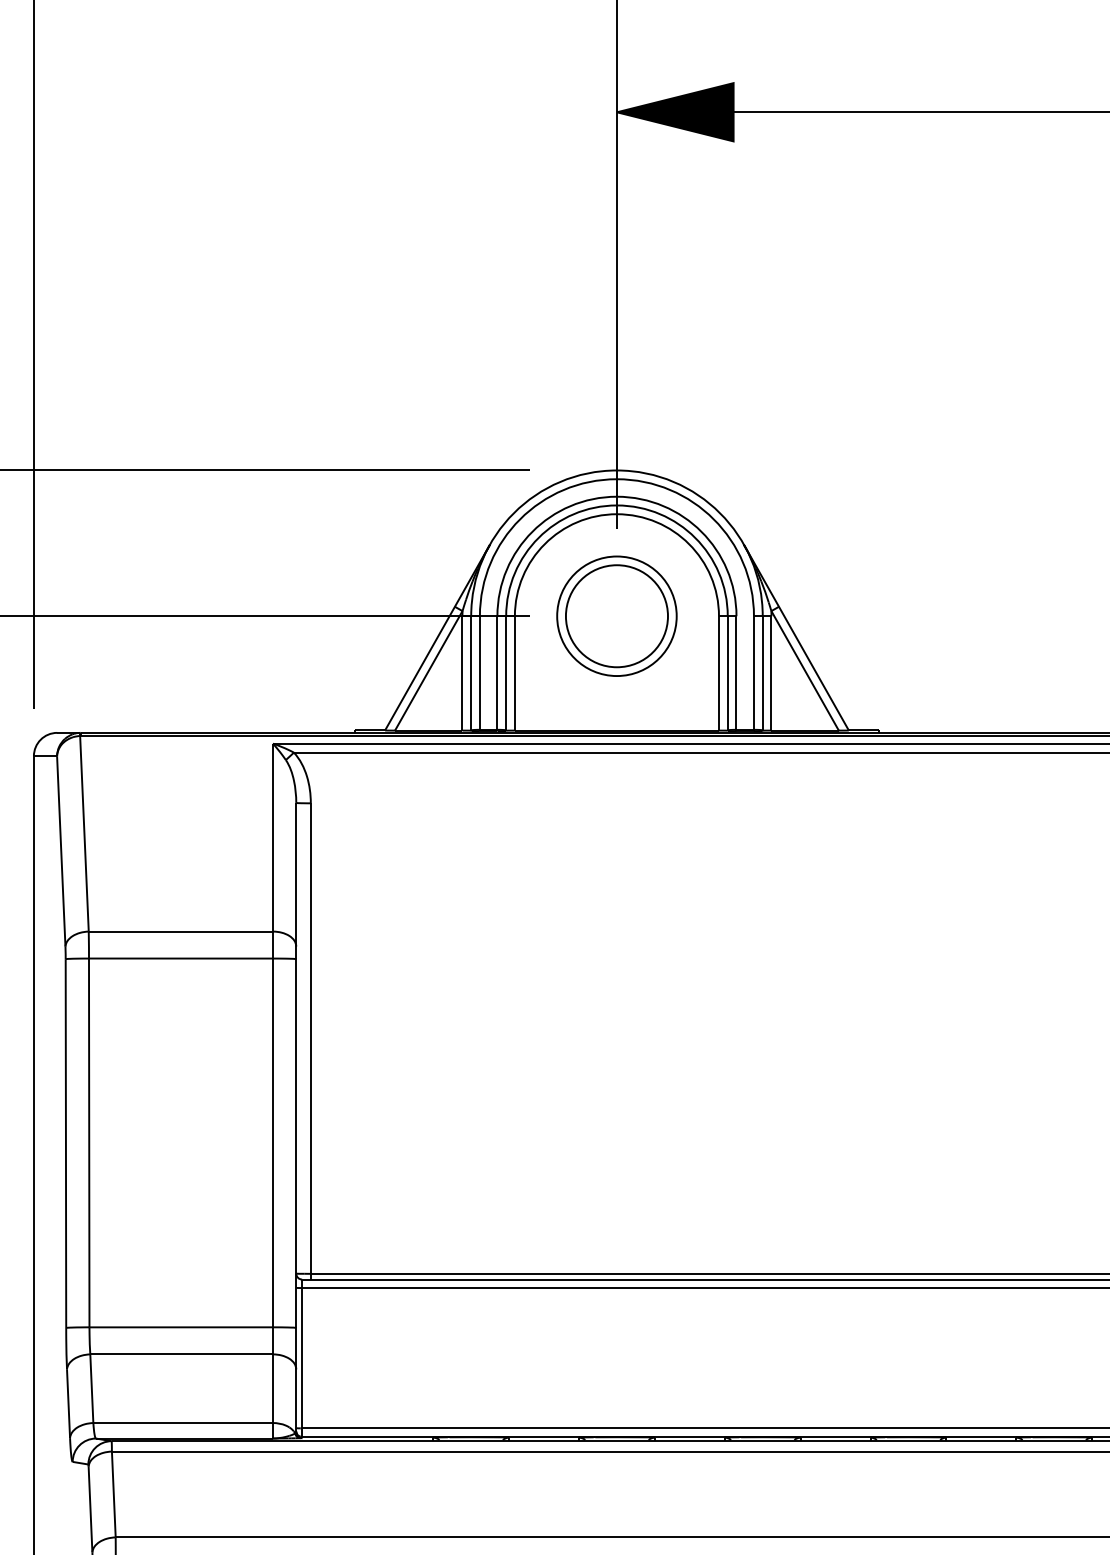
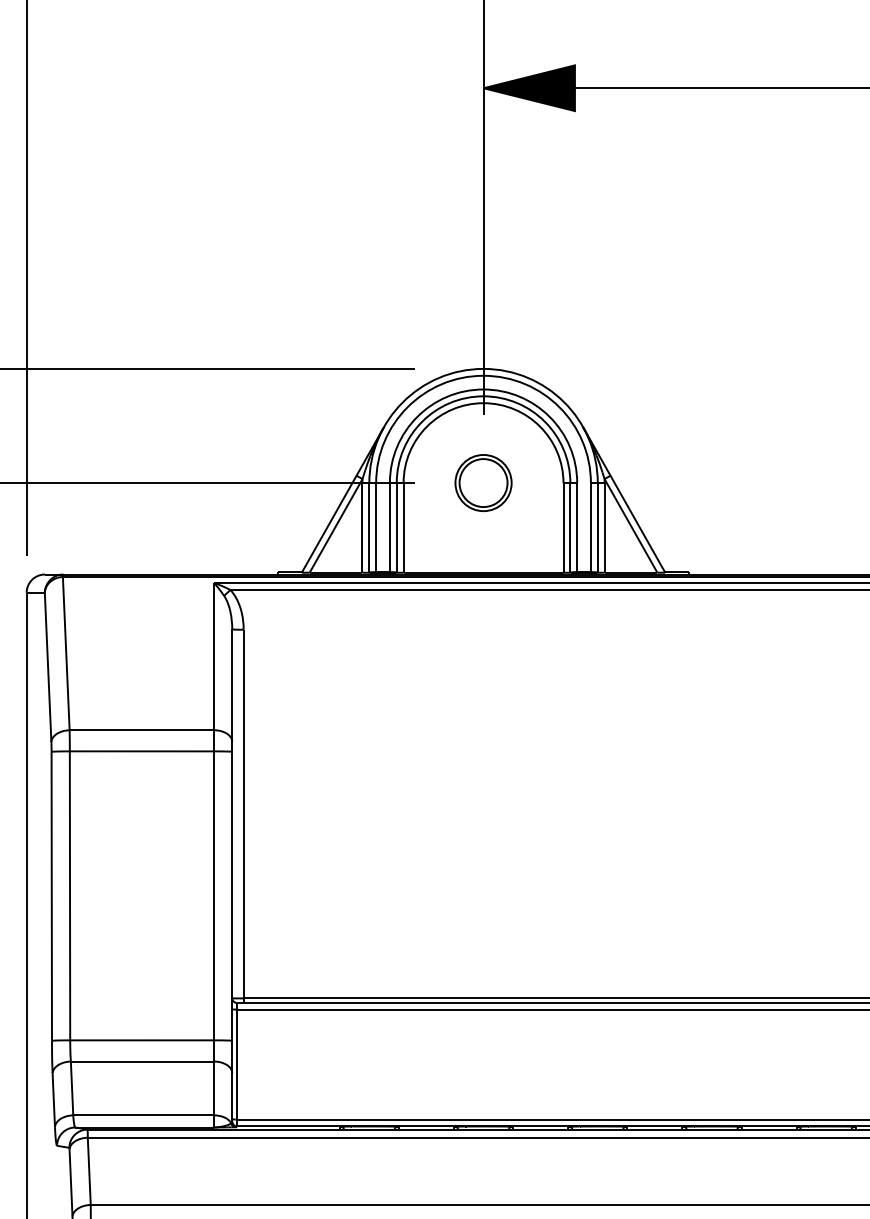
part: (616, 615) -> (483, 482), size x0.6

